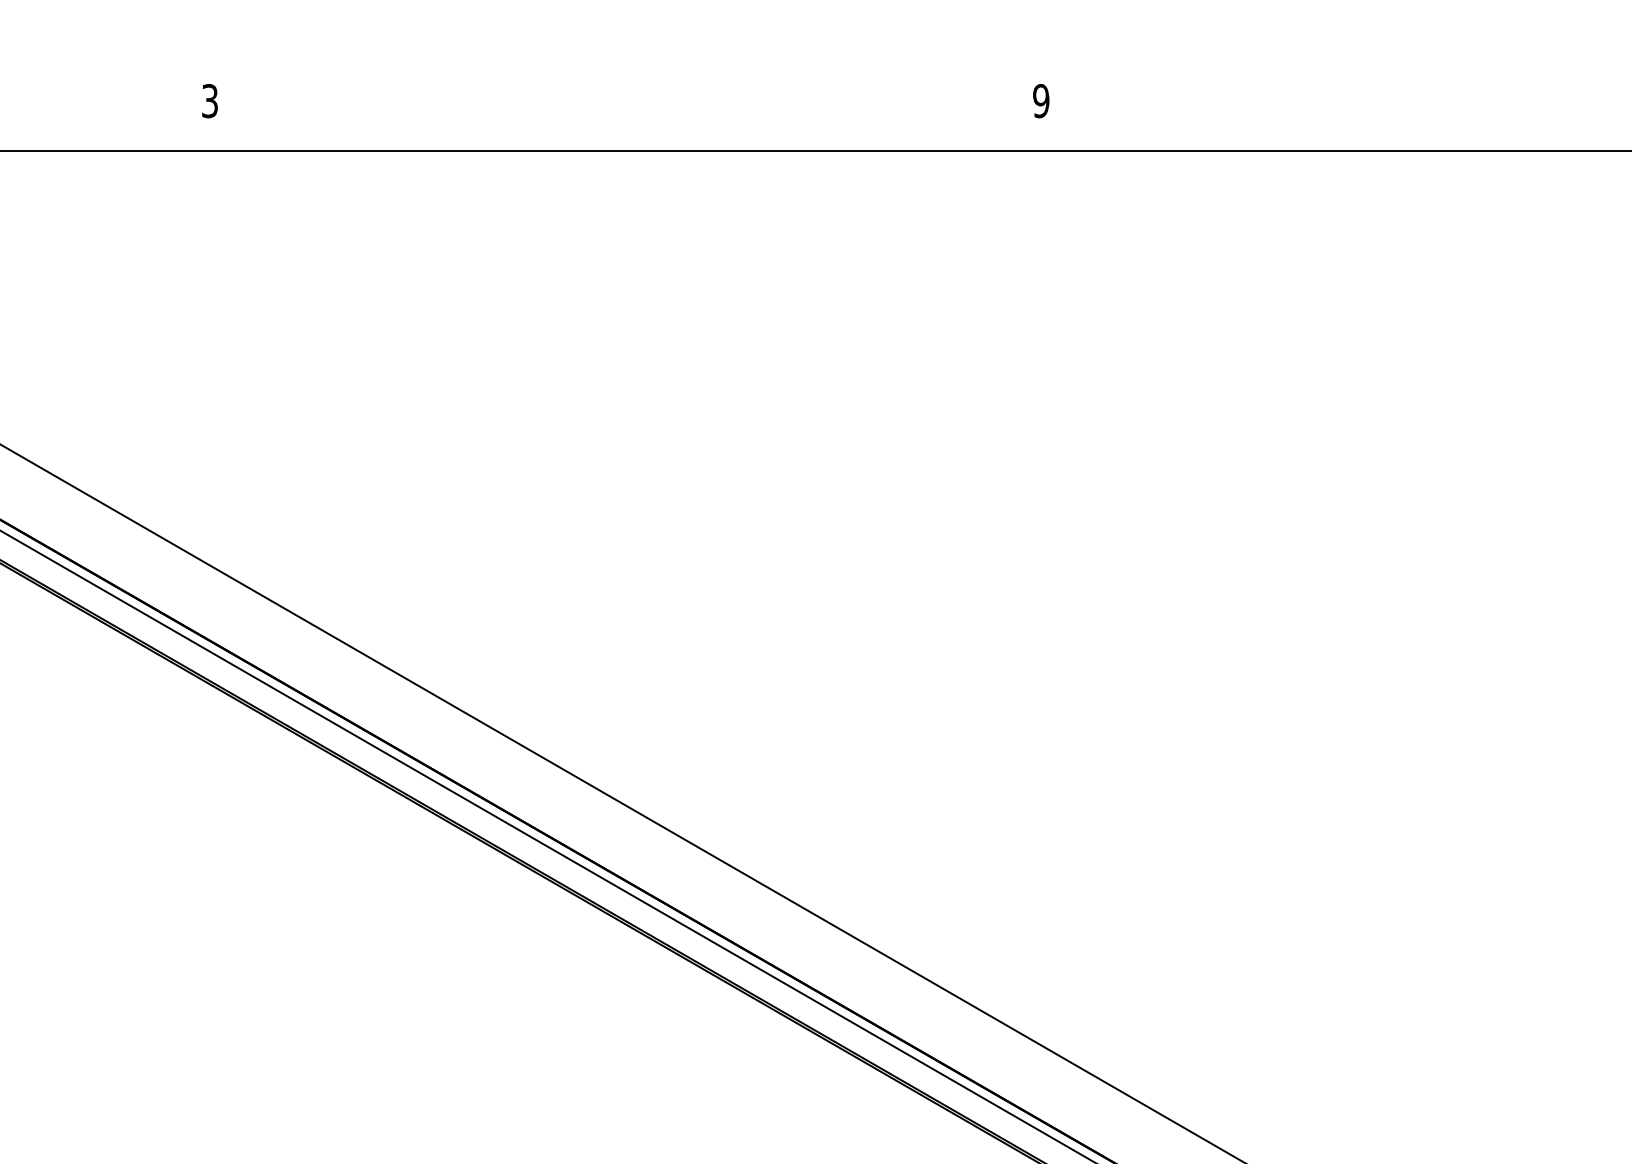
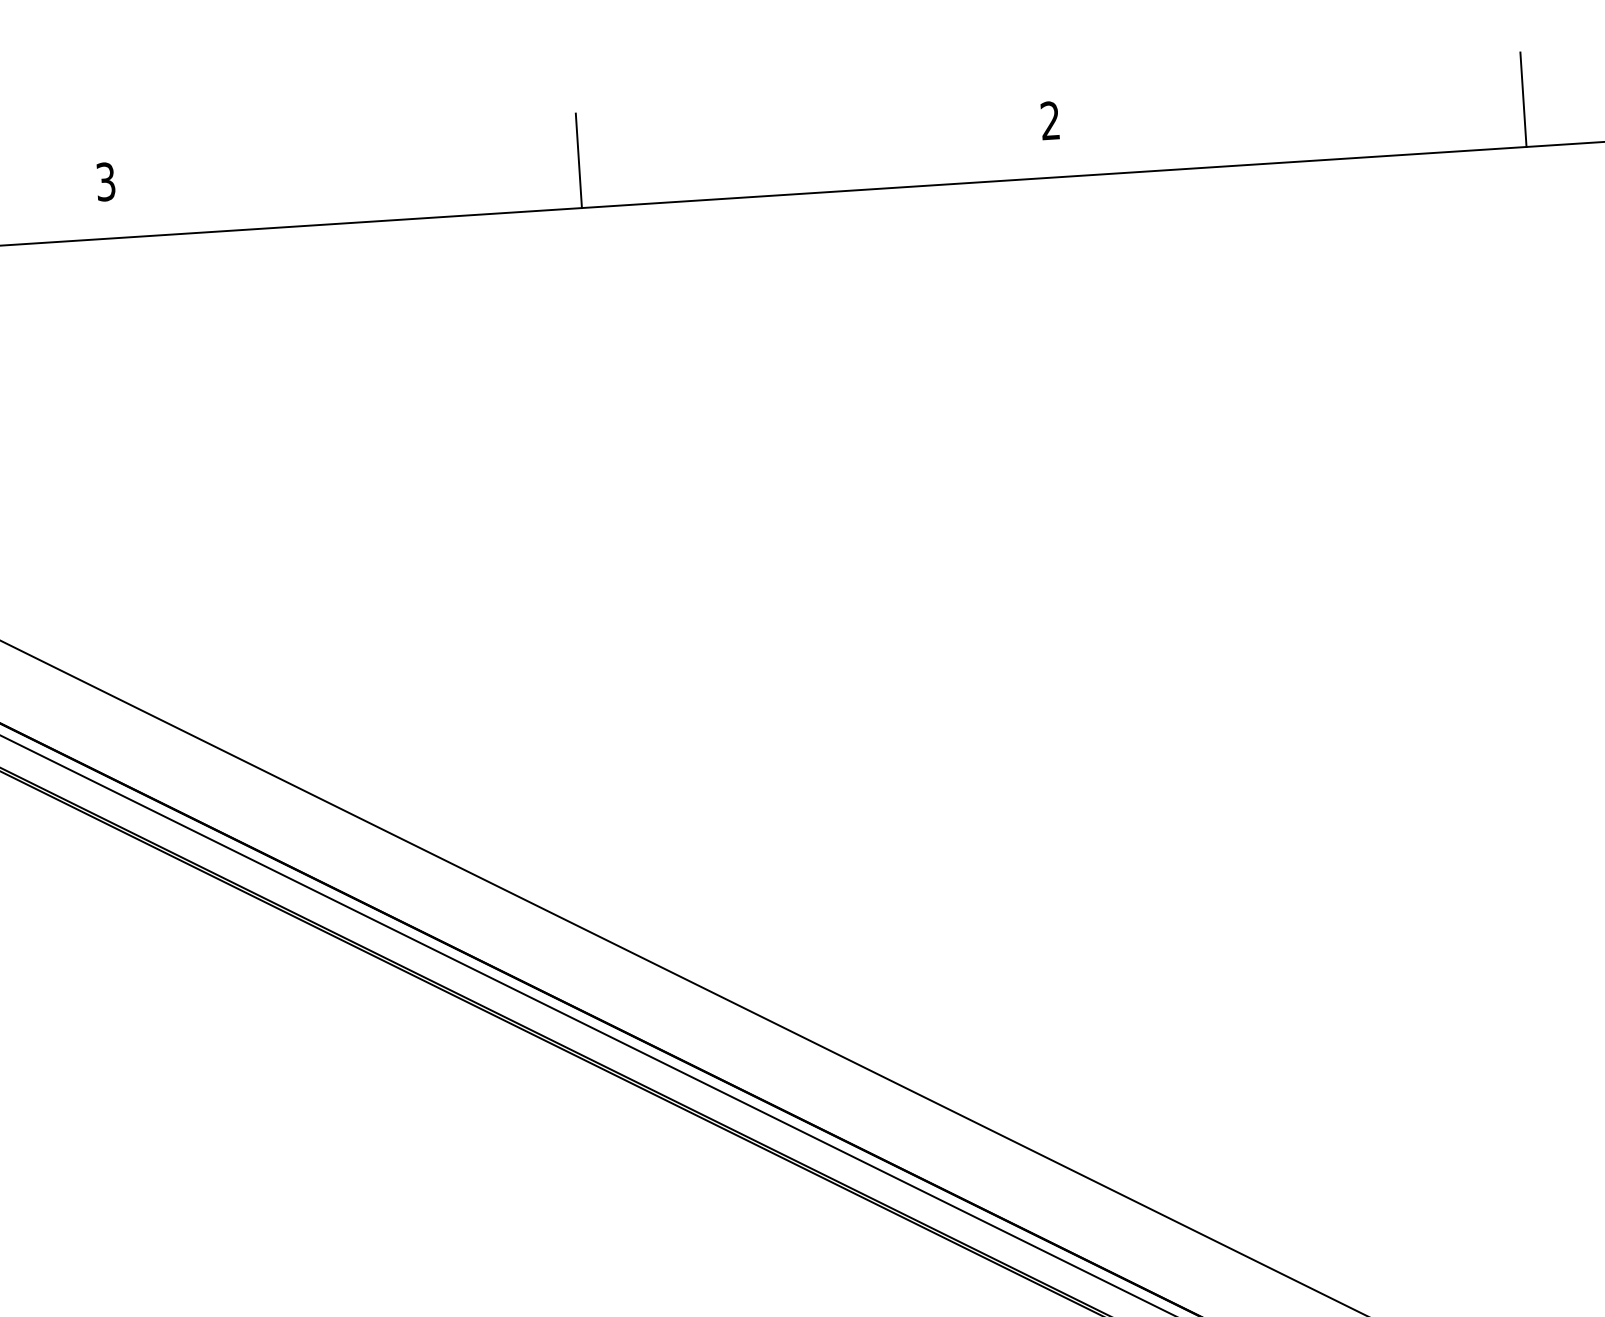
text: (1041, 101) -> (1050, 121), 9 -> 2
line: (625, 109) -> (578, 160), added
line: (1456, 109) -> (1522, 99), added

